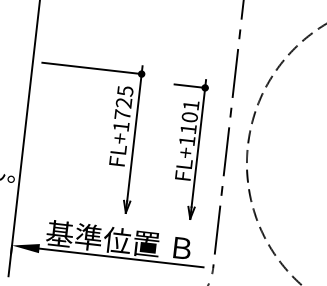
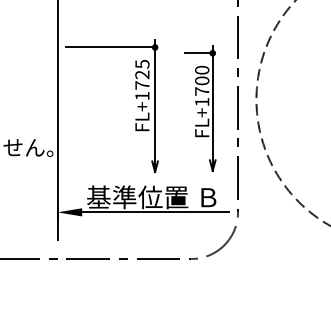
text: (190, 116) -> (202, 80), FL+1101 -> FL+1700

